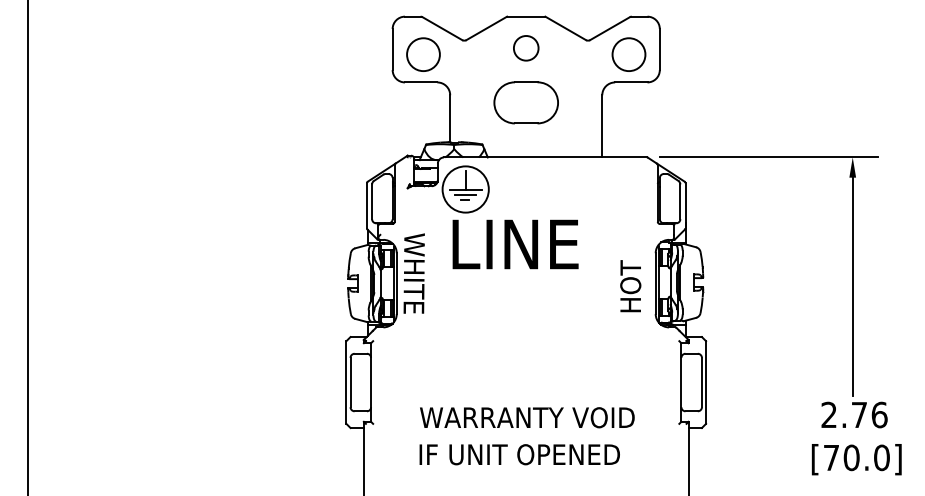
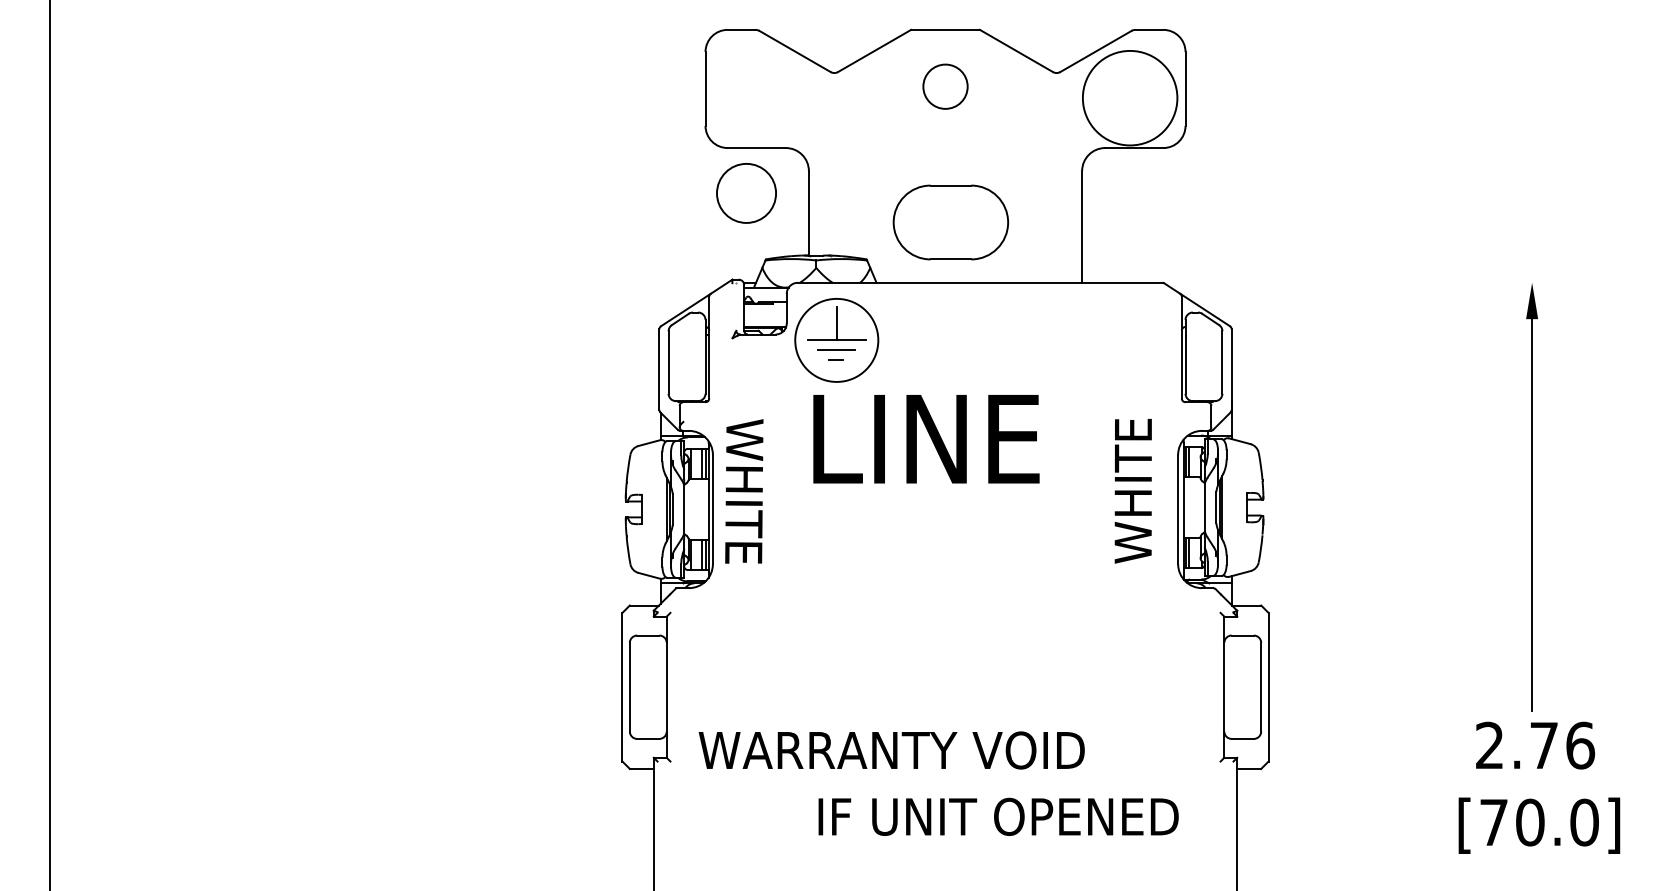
circle: (423, 54) -> (746, 193), moved
circle: (628, 54) -> (1129, 97), size x1.6
part: (525, 102) -> (949, 221), moved
line: (768, 157) -> (1380, 282), removed
text: (630, 273) -> (1132, 491), HOT -> WHITE
text: (527, 417) -> (892, 750), moved
text: (519, 454) -> (998, 816), moved

